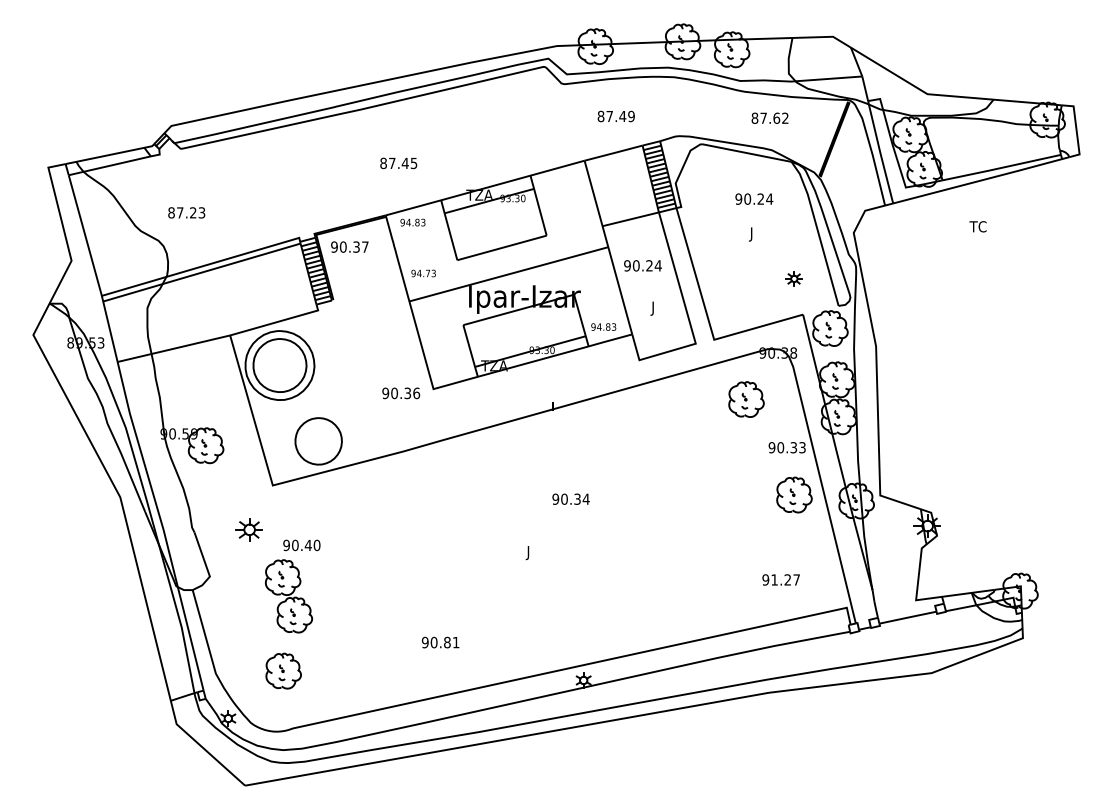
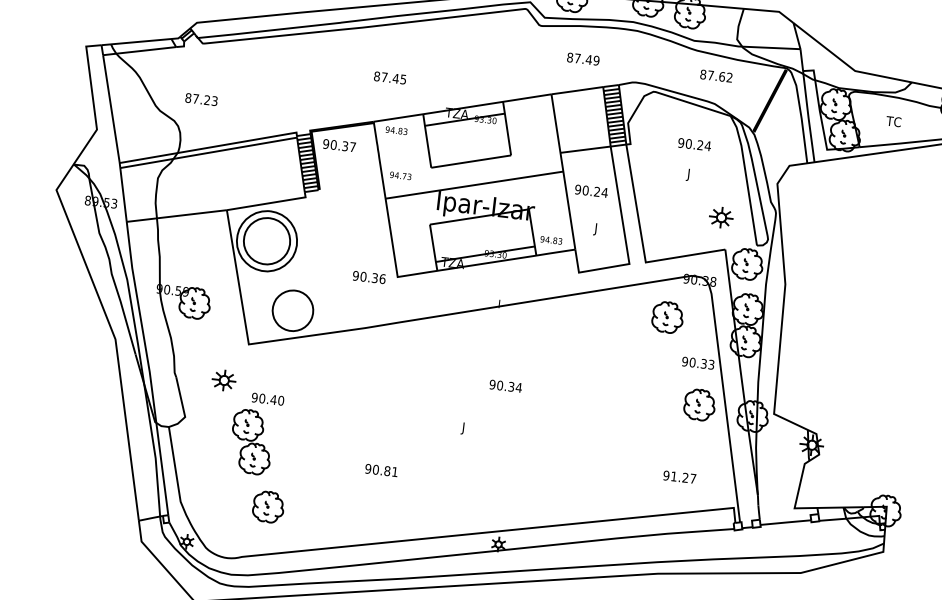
text: (977, 226) -> (893, 121), moved
part: (793, 278) -> (720, 217), size x1.67
text: (440, 642) -> (381, 470), moved
part: (283, 670) -> (268, 506), moved

